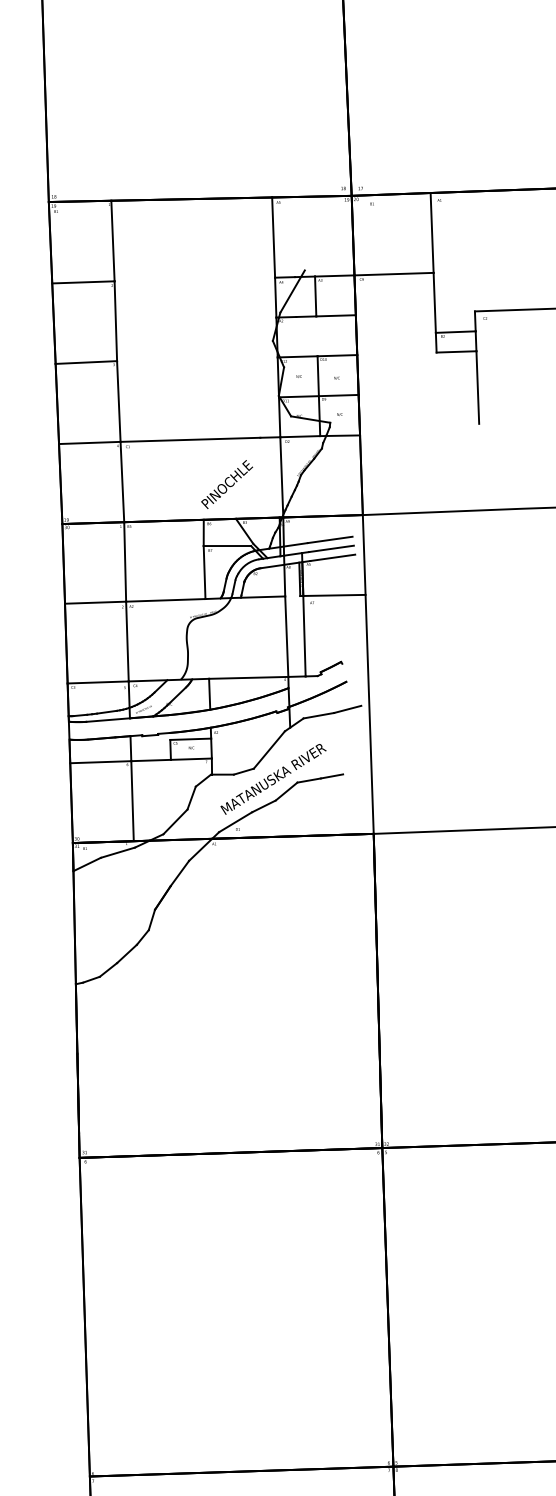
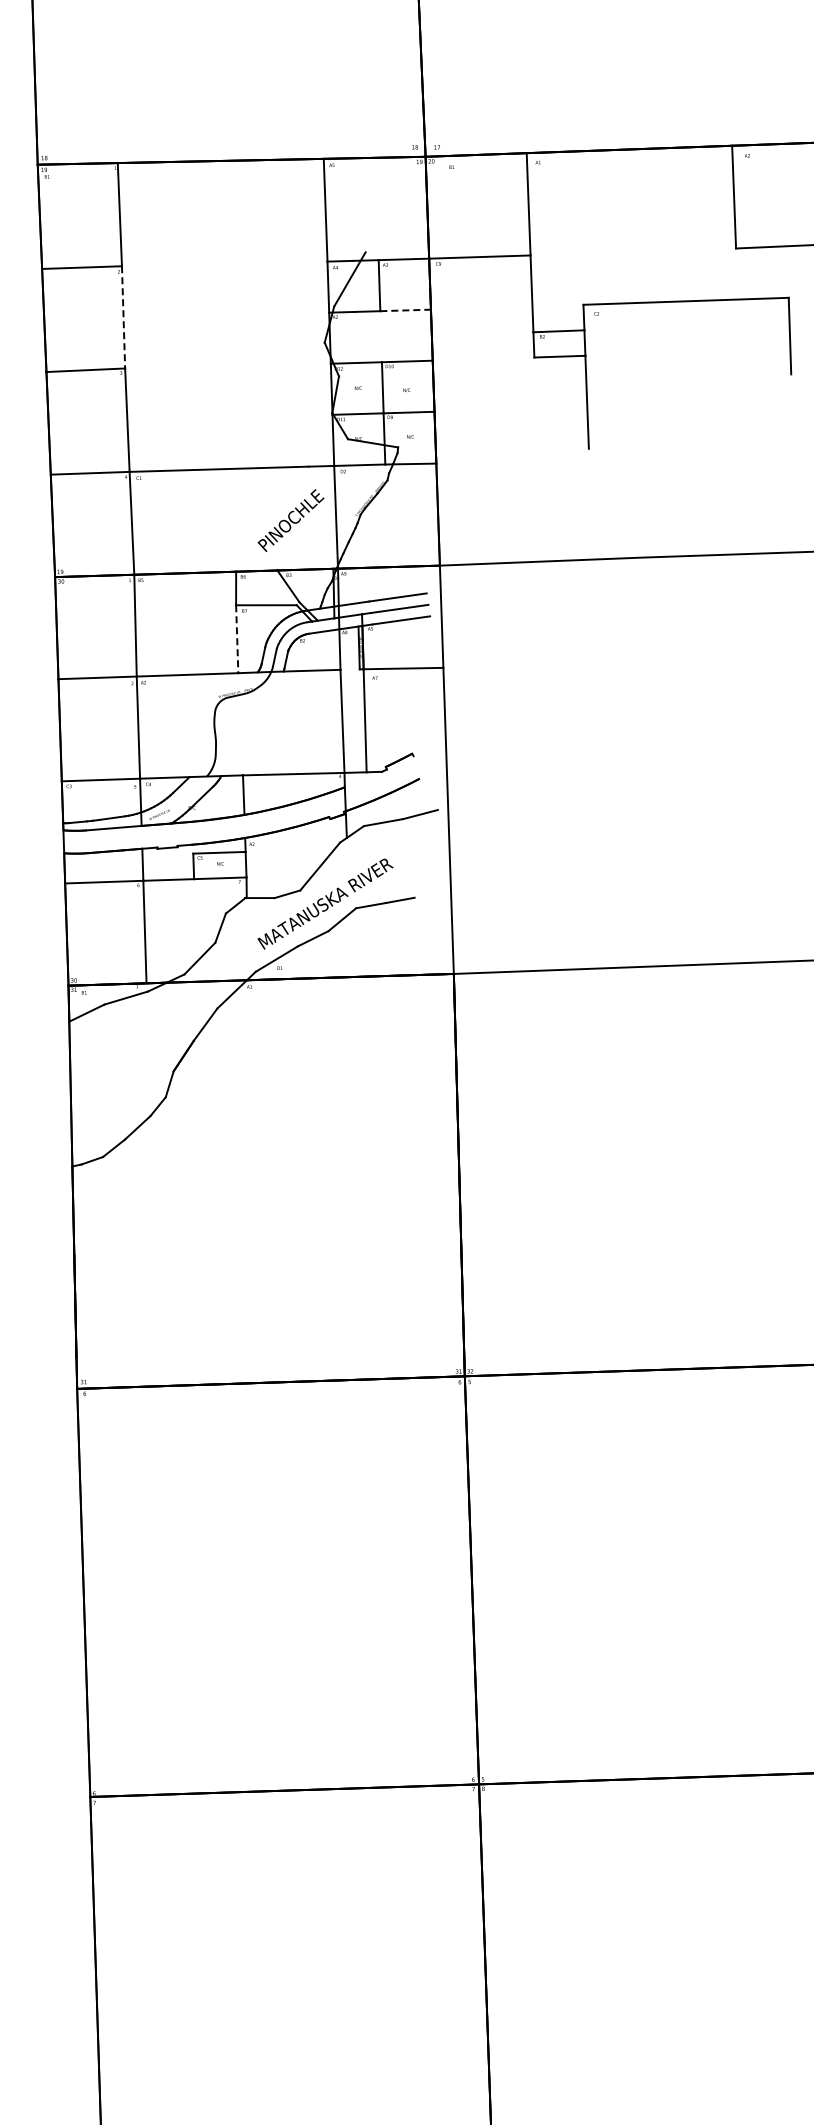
line: (336, 315) -> (406, 310), solid -> dashed
line: (115, 321) -> (123, 317), solid -> dashed
text: (226, 484) -> (290, 520), moved
line: (204, 572) -> (237, 639), solid -> dashed

